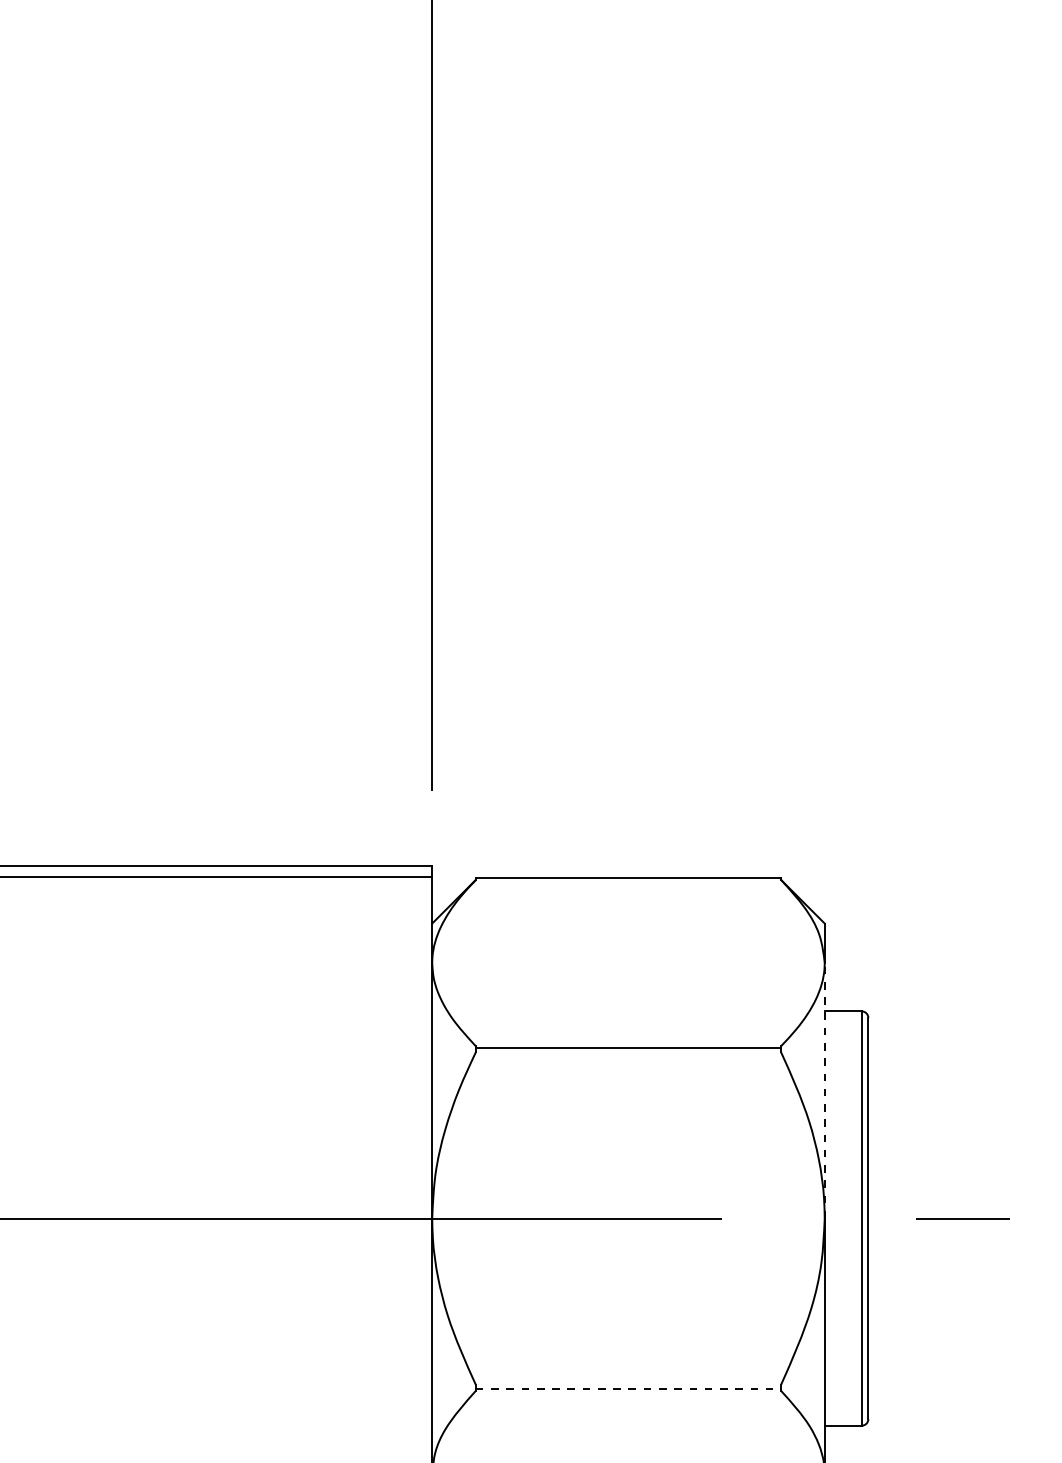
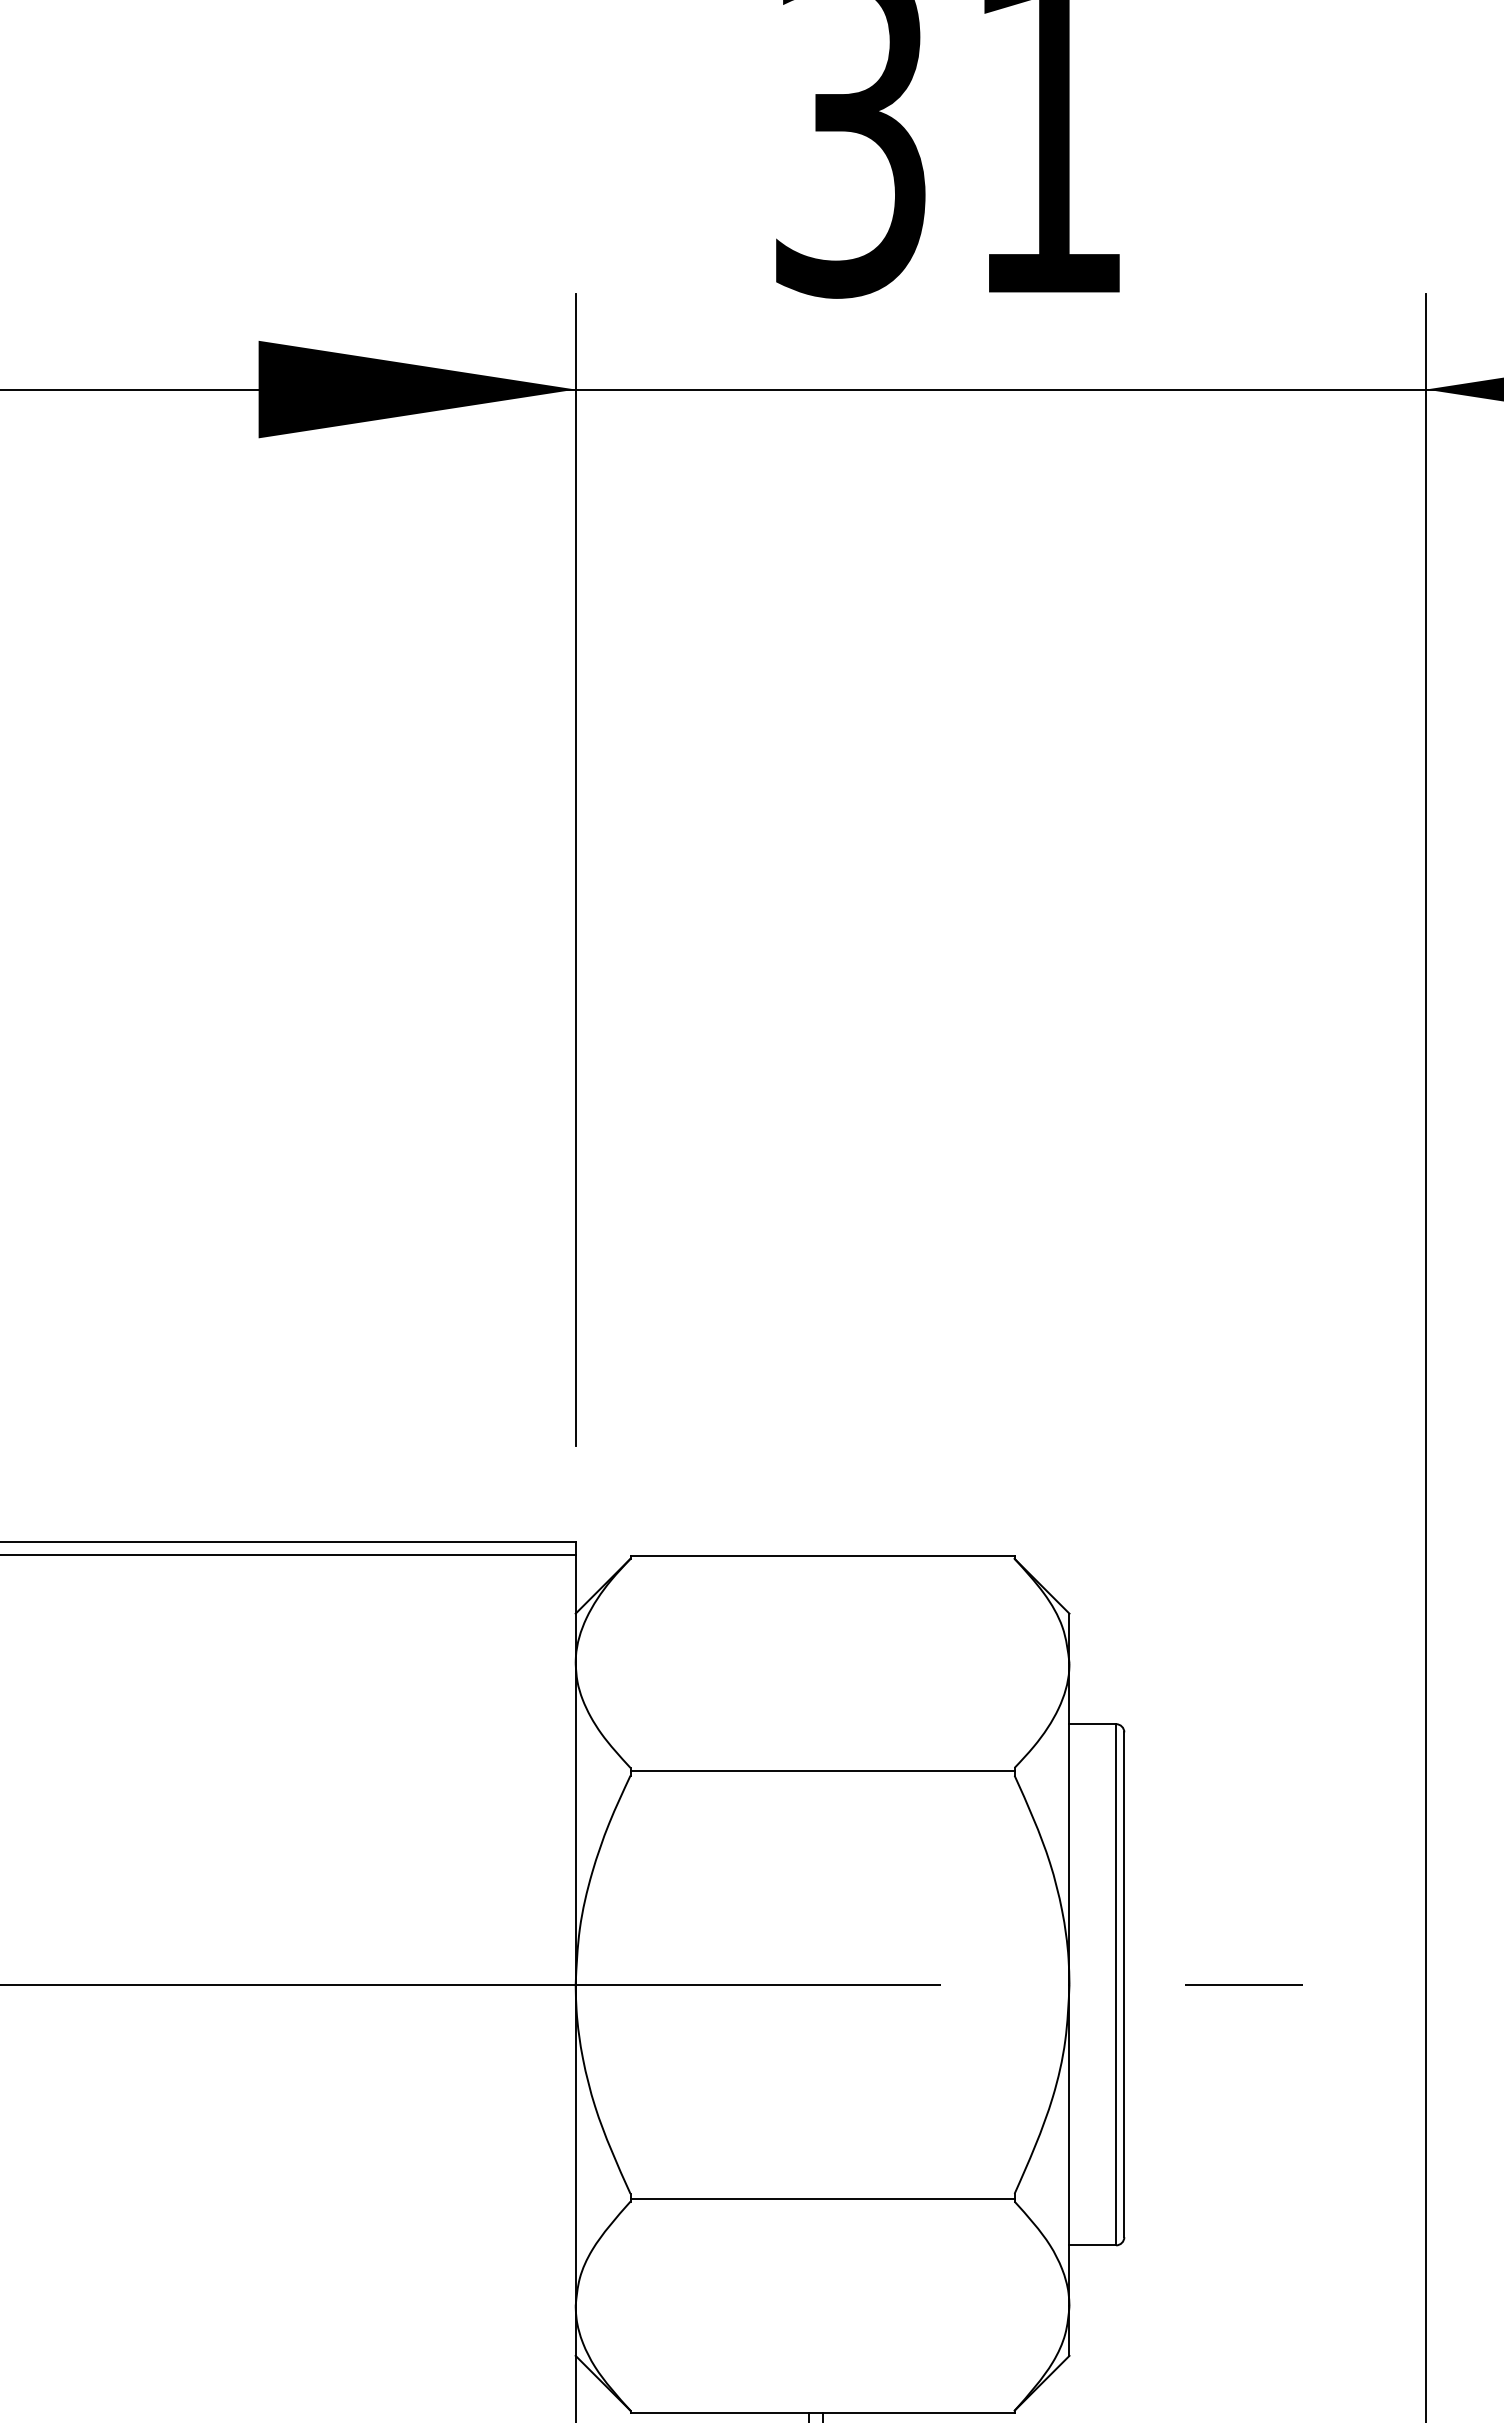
line: (824, 1091) -> (1069, 1824), dashed -> solid
line: (629, 1389) -> (823, 2199), dashed -> solid

